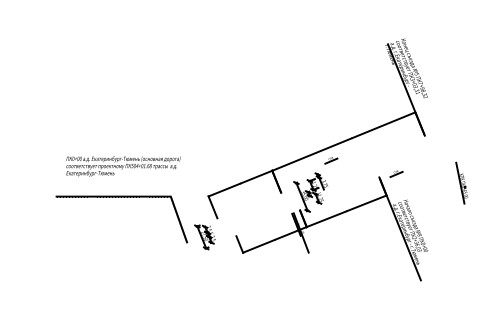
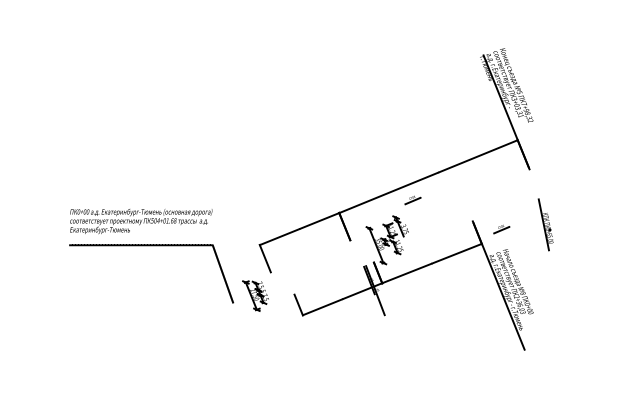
text: (123, 166) -> (141, 221), moved
part: (396, 174) -> (501, 230), moved
part: (461, 182) -> (545, 223), moved

